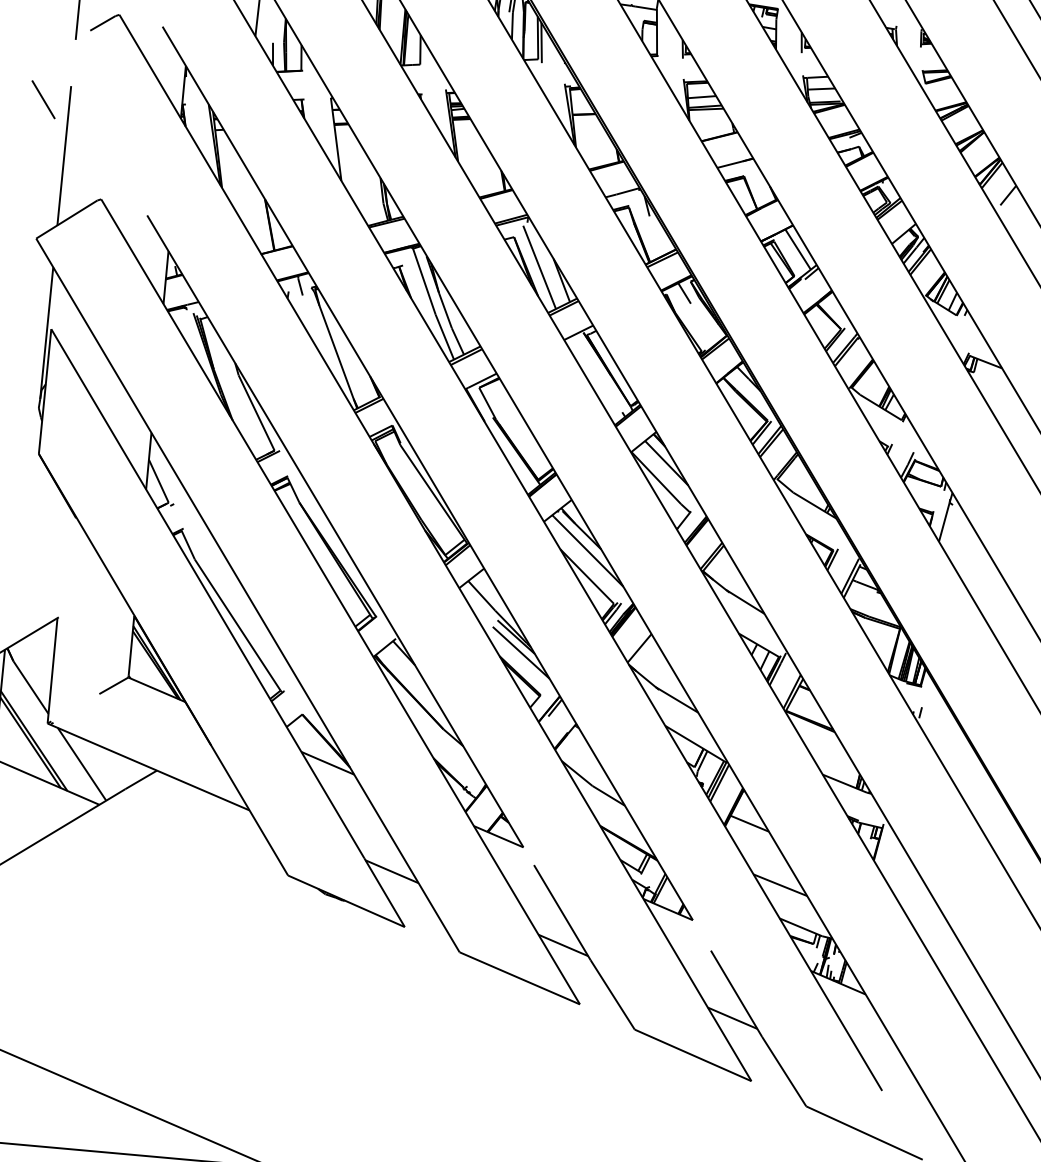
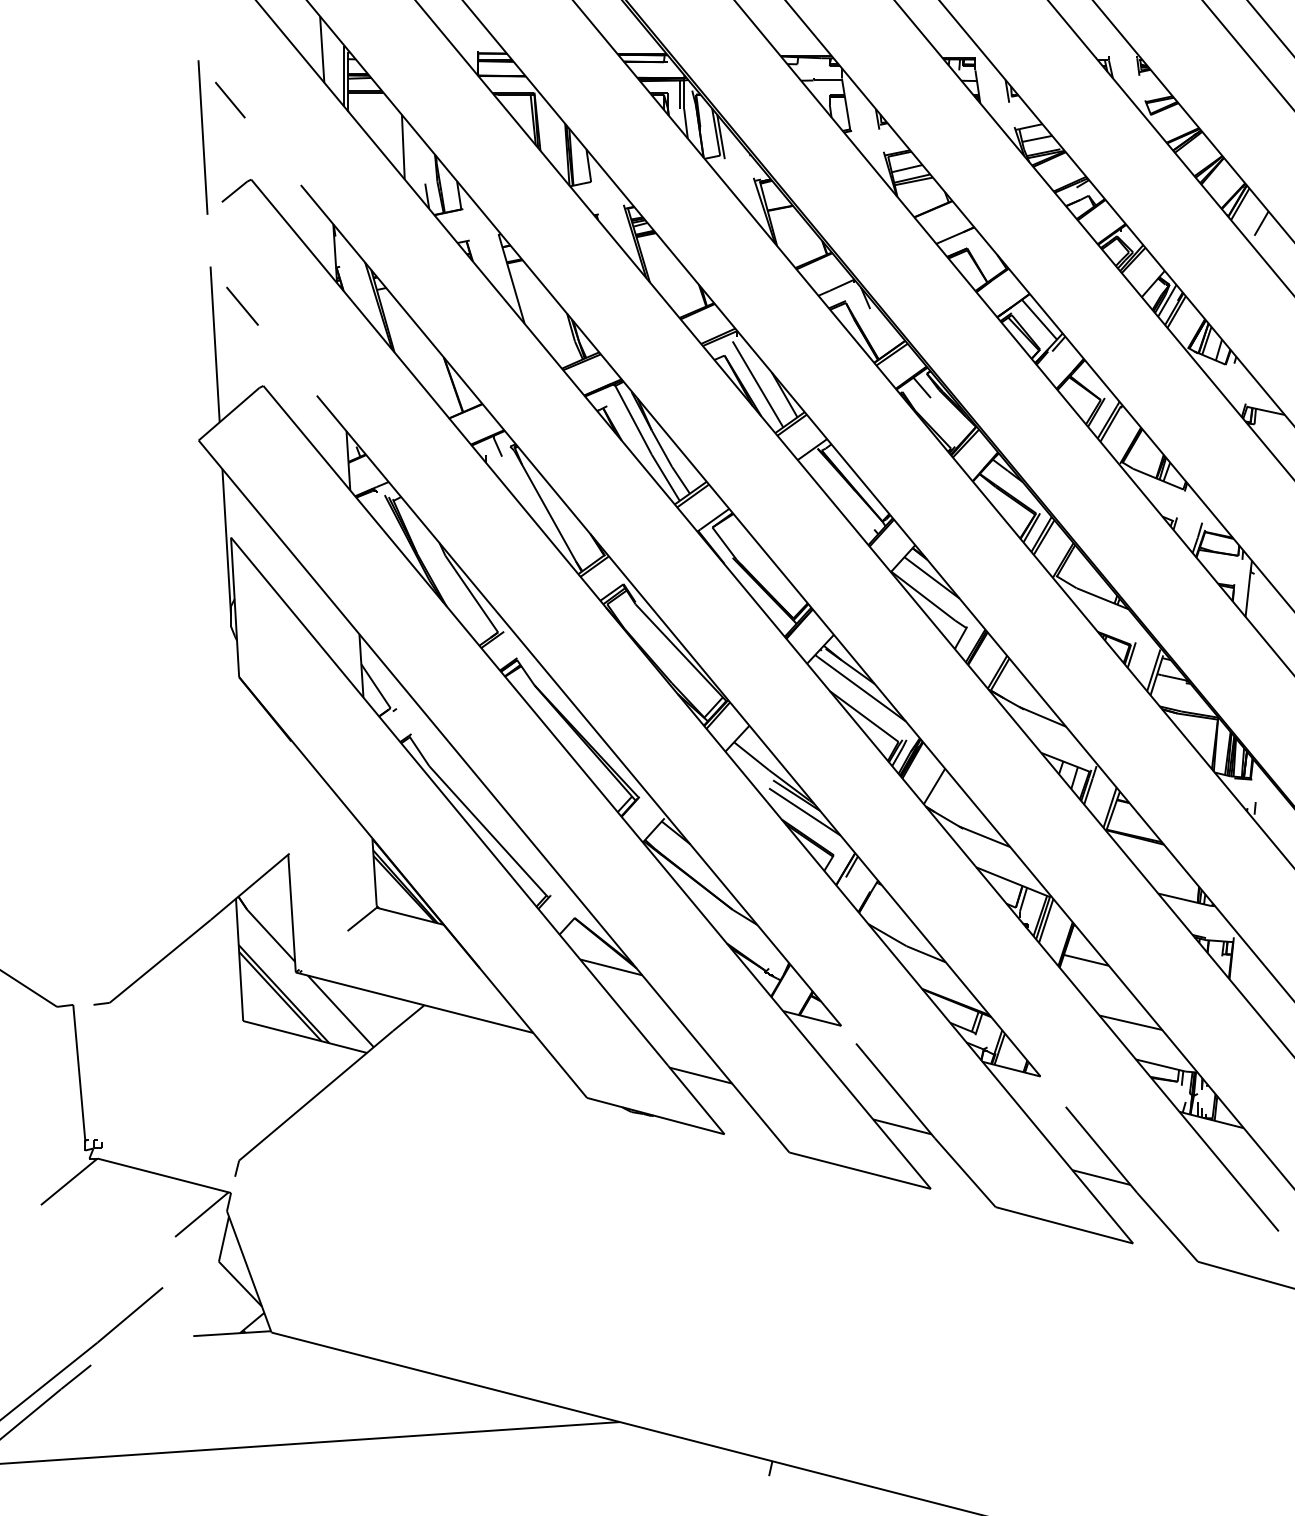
line: (43, 98) -> (242, 305), moved

